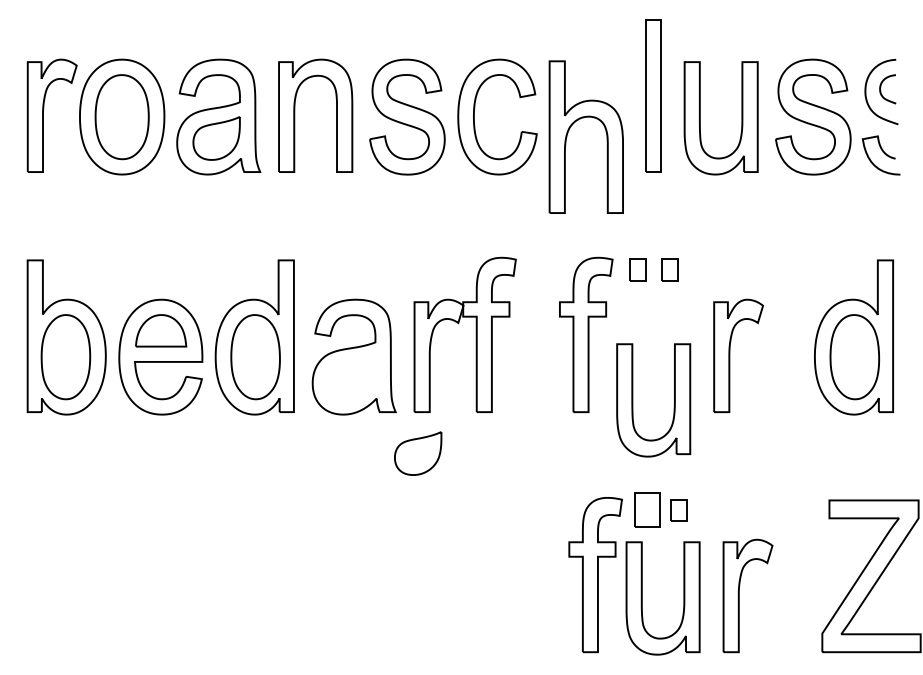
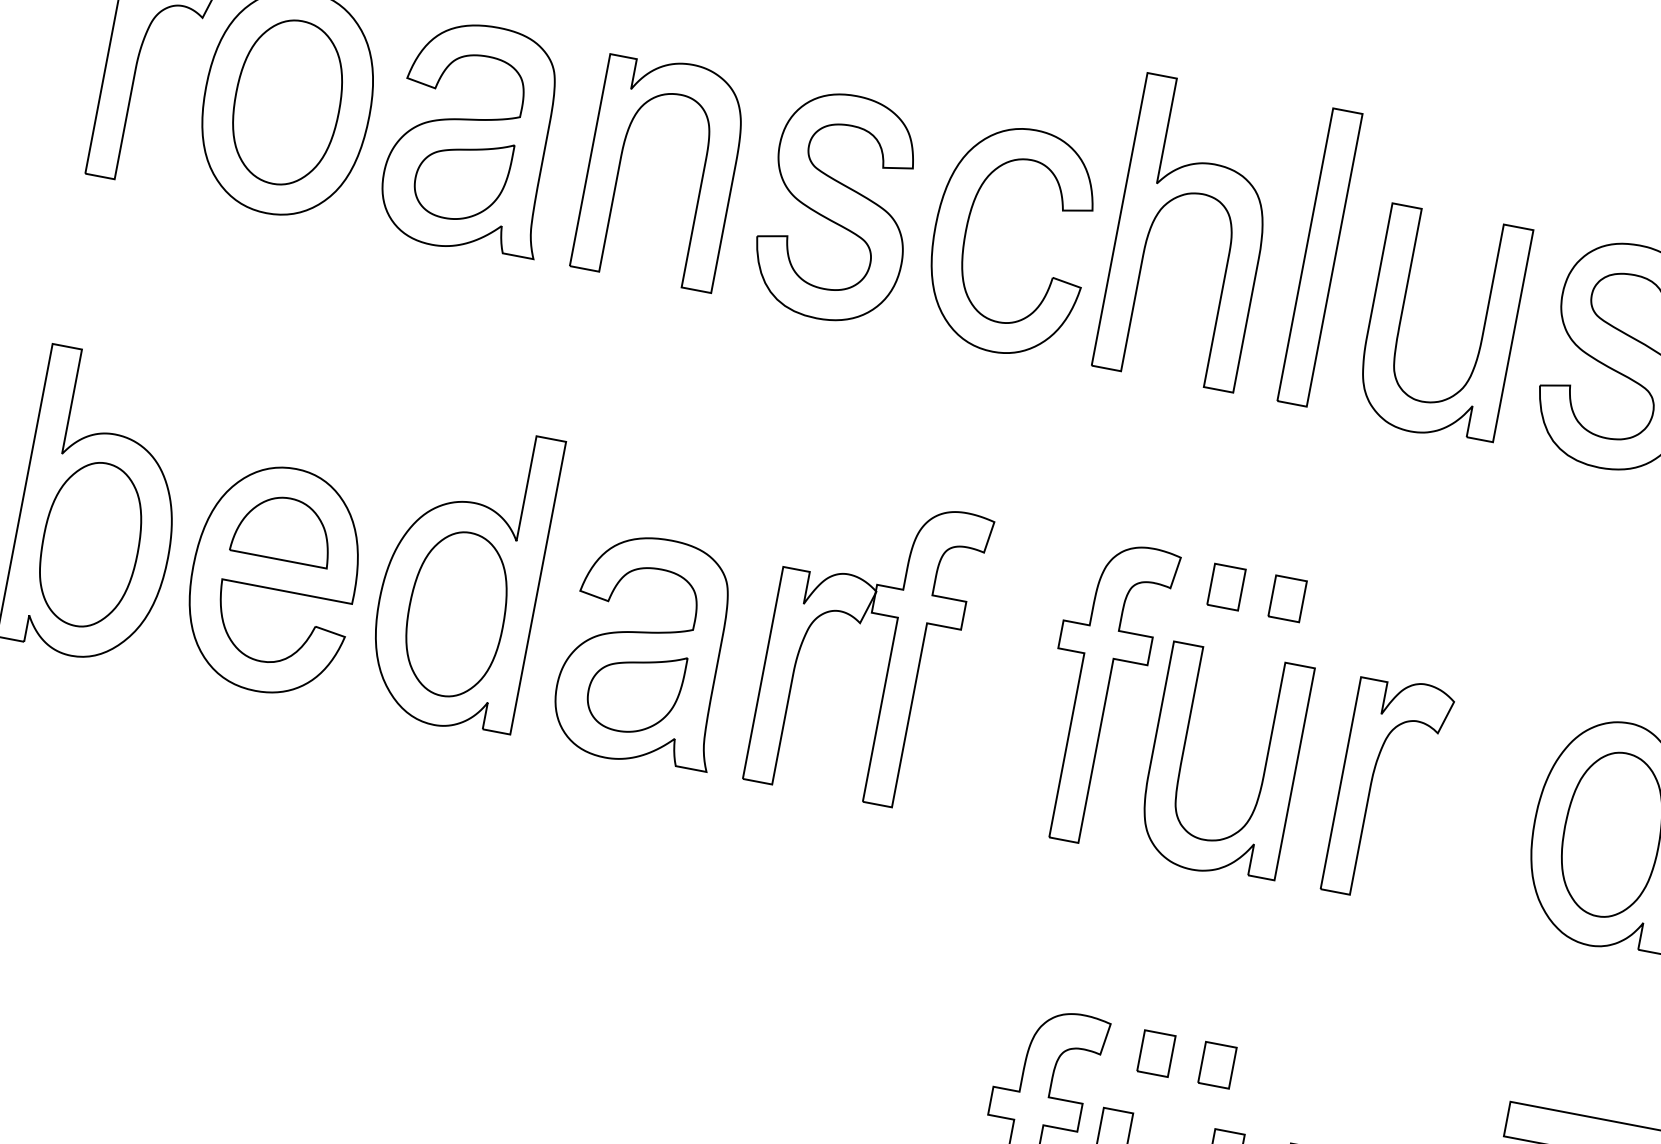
part: (573, 124) -> (1170, 203), moved
part: (633, 400) -> (1184, 756), moved
part: (418, 453) -> (635, 691), moved
part: (647, 510) -> (1155, 1054), size x0.62

